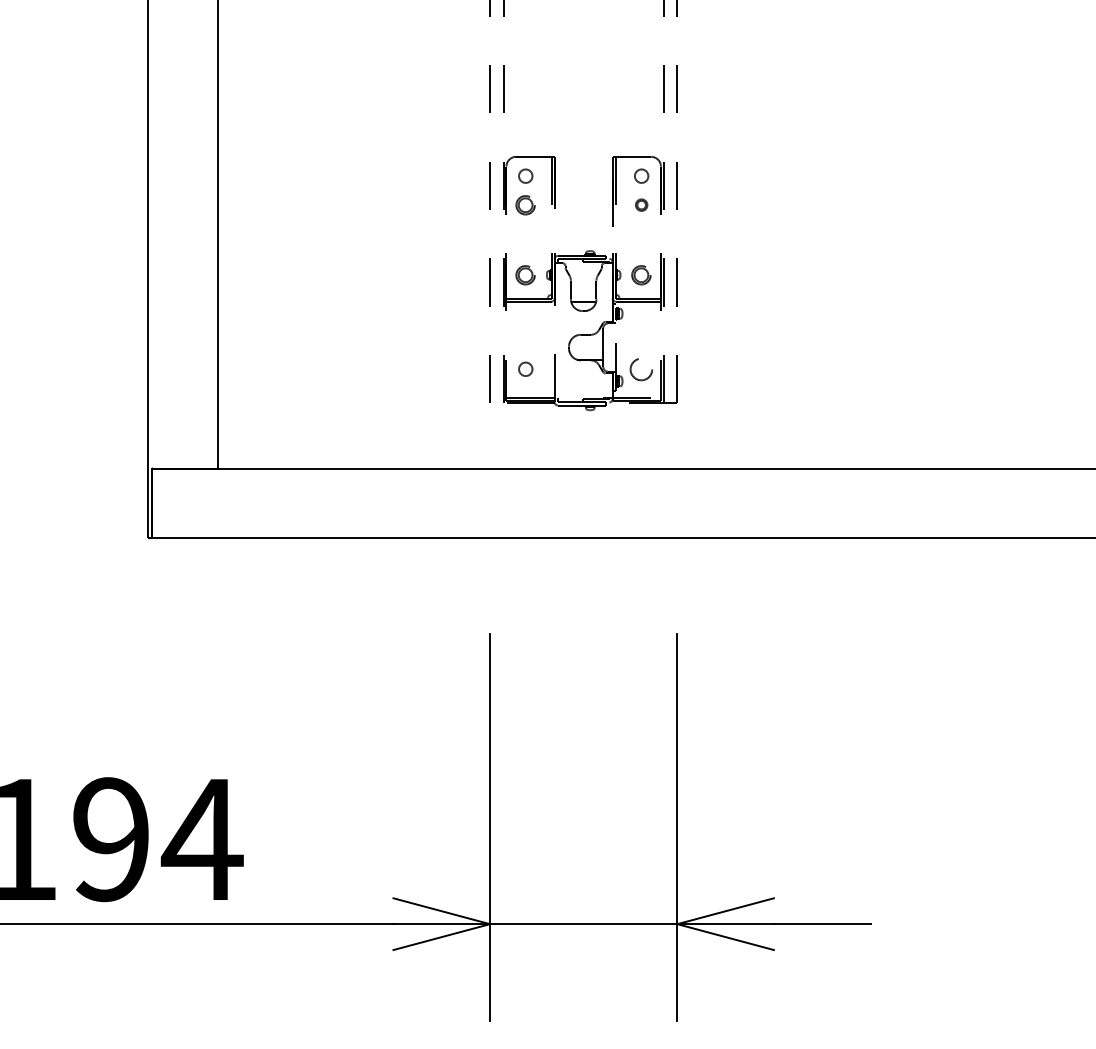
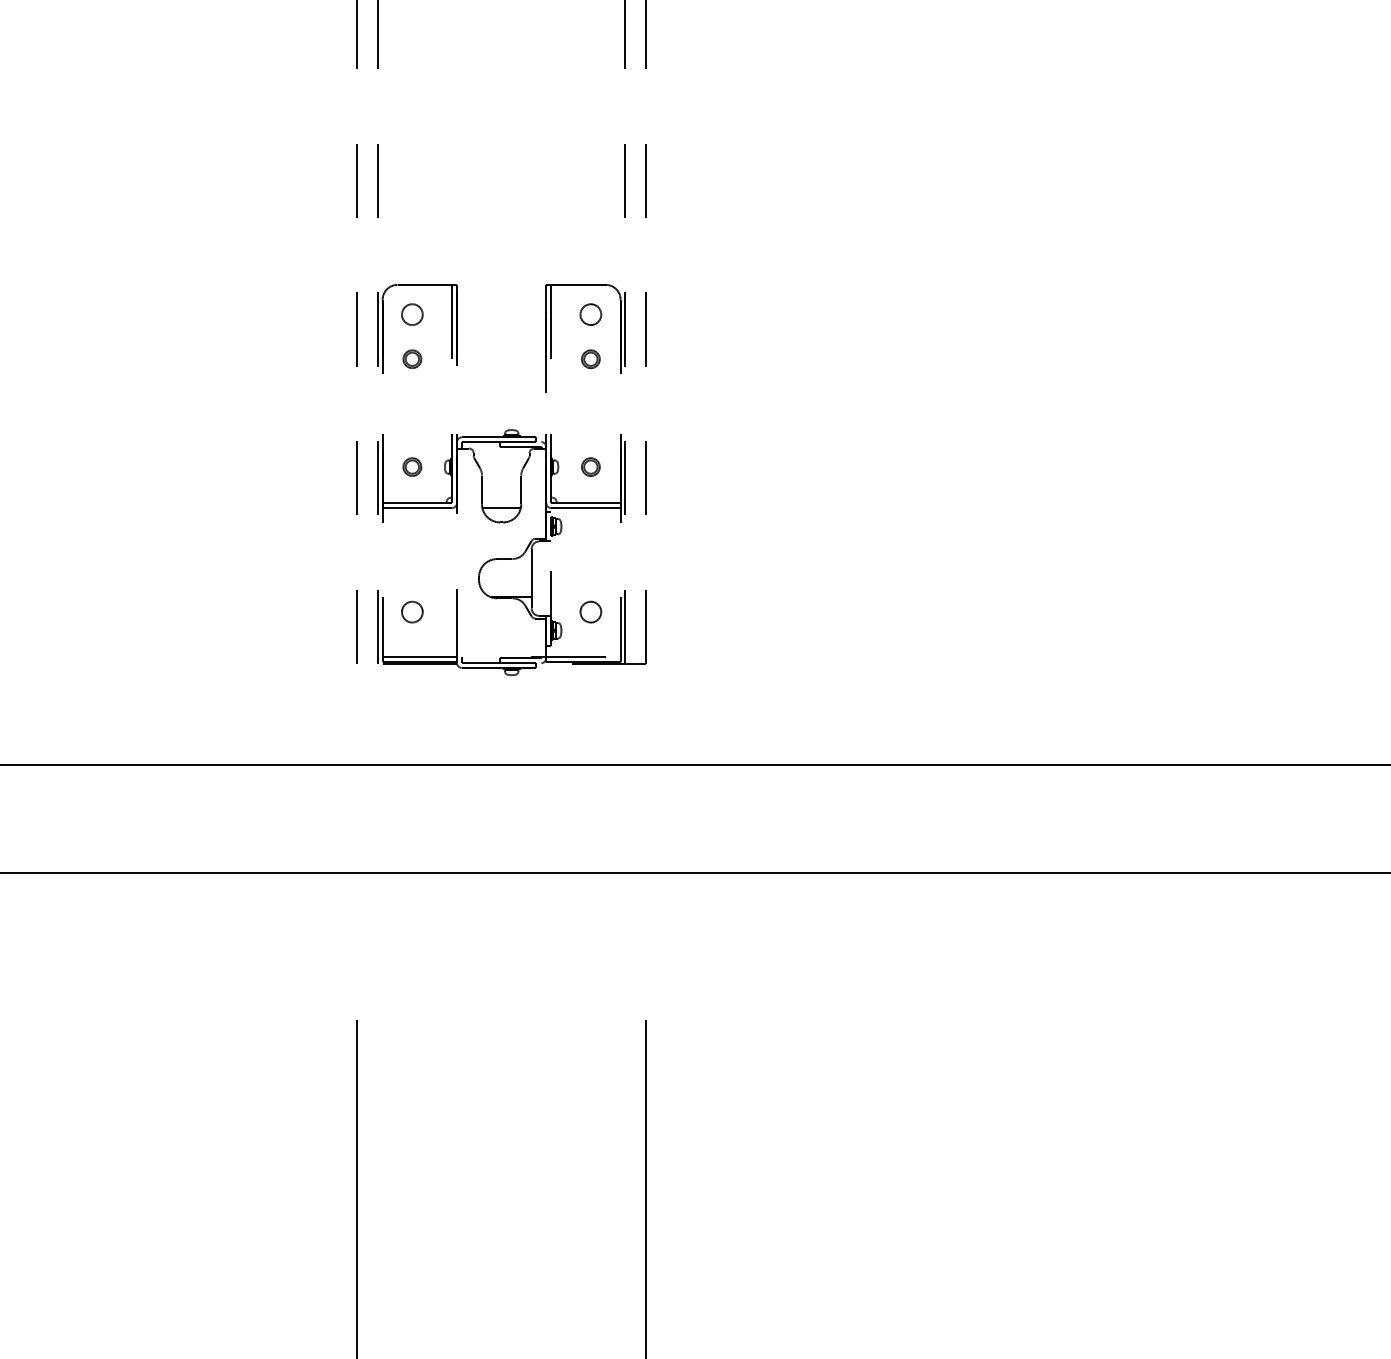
part: (525, 204) -> (411, 358), size x0.62
part: (525, 274) -> (411, 466), size x0.62
part: (641, 274) -> (590, 466), size x0.62
circle: (641, 368) -> (590, 610), size x0.62

